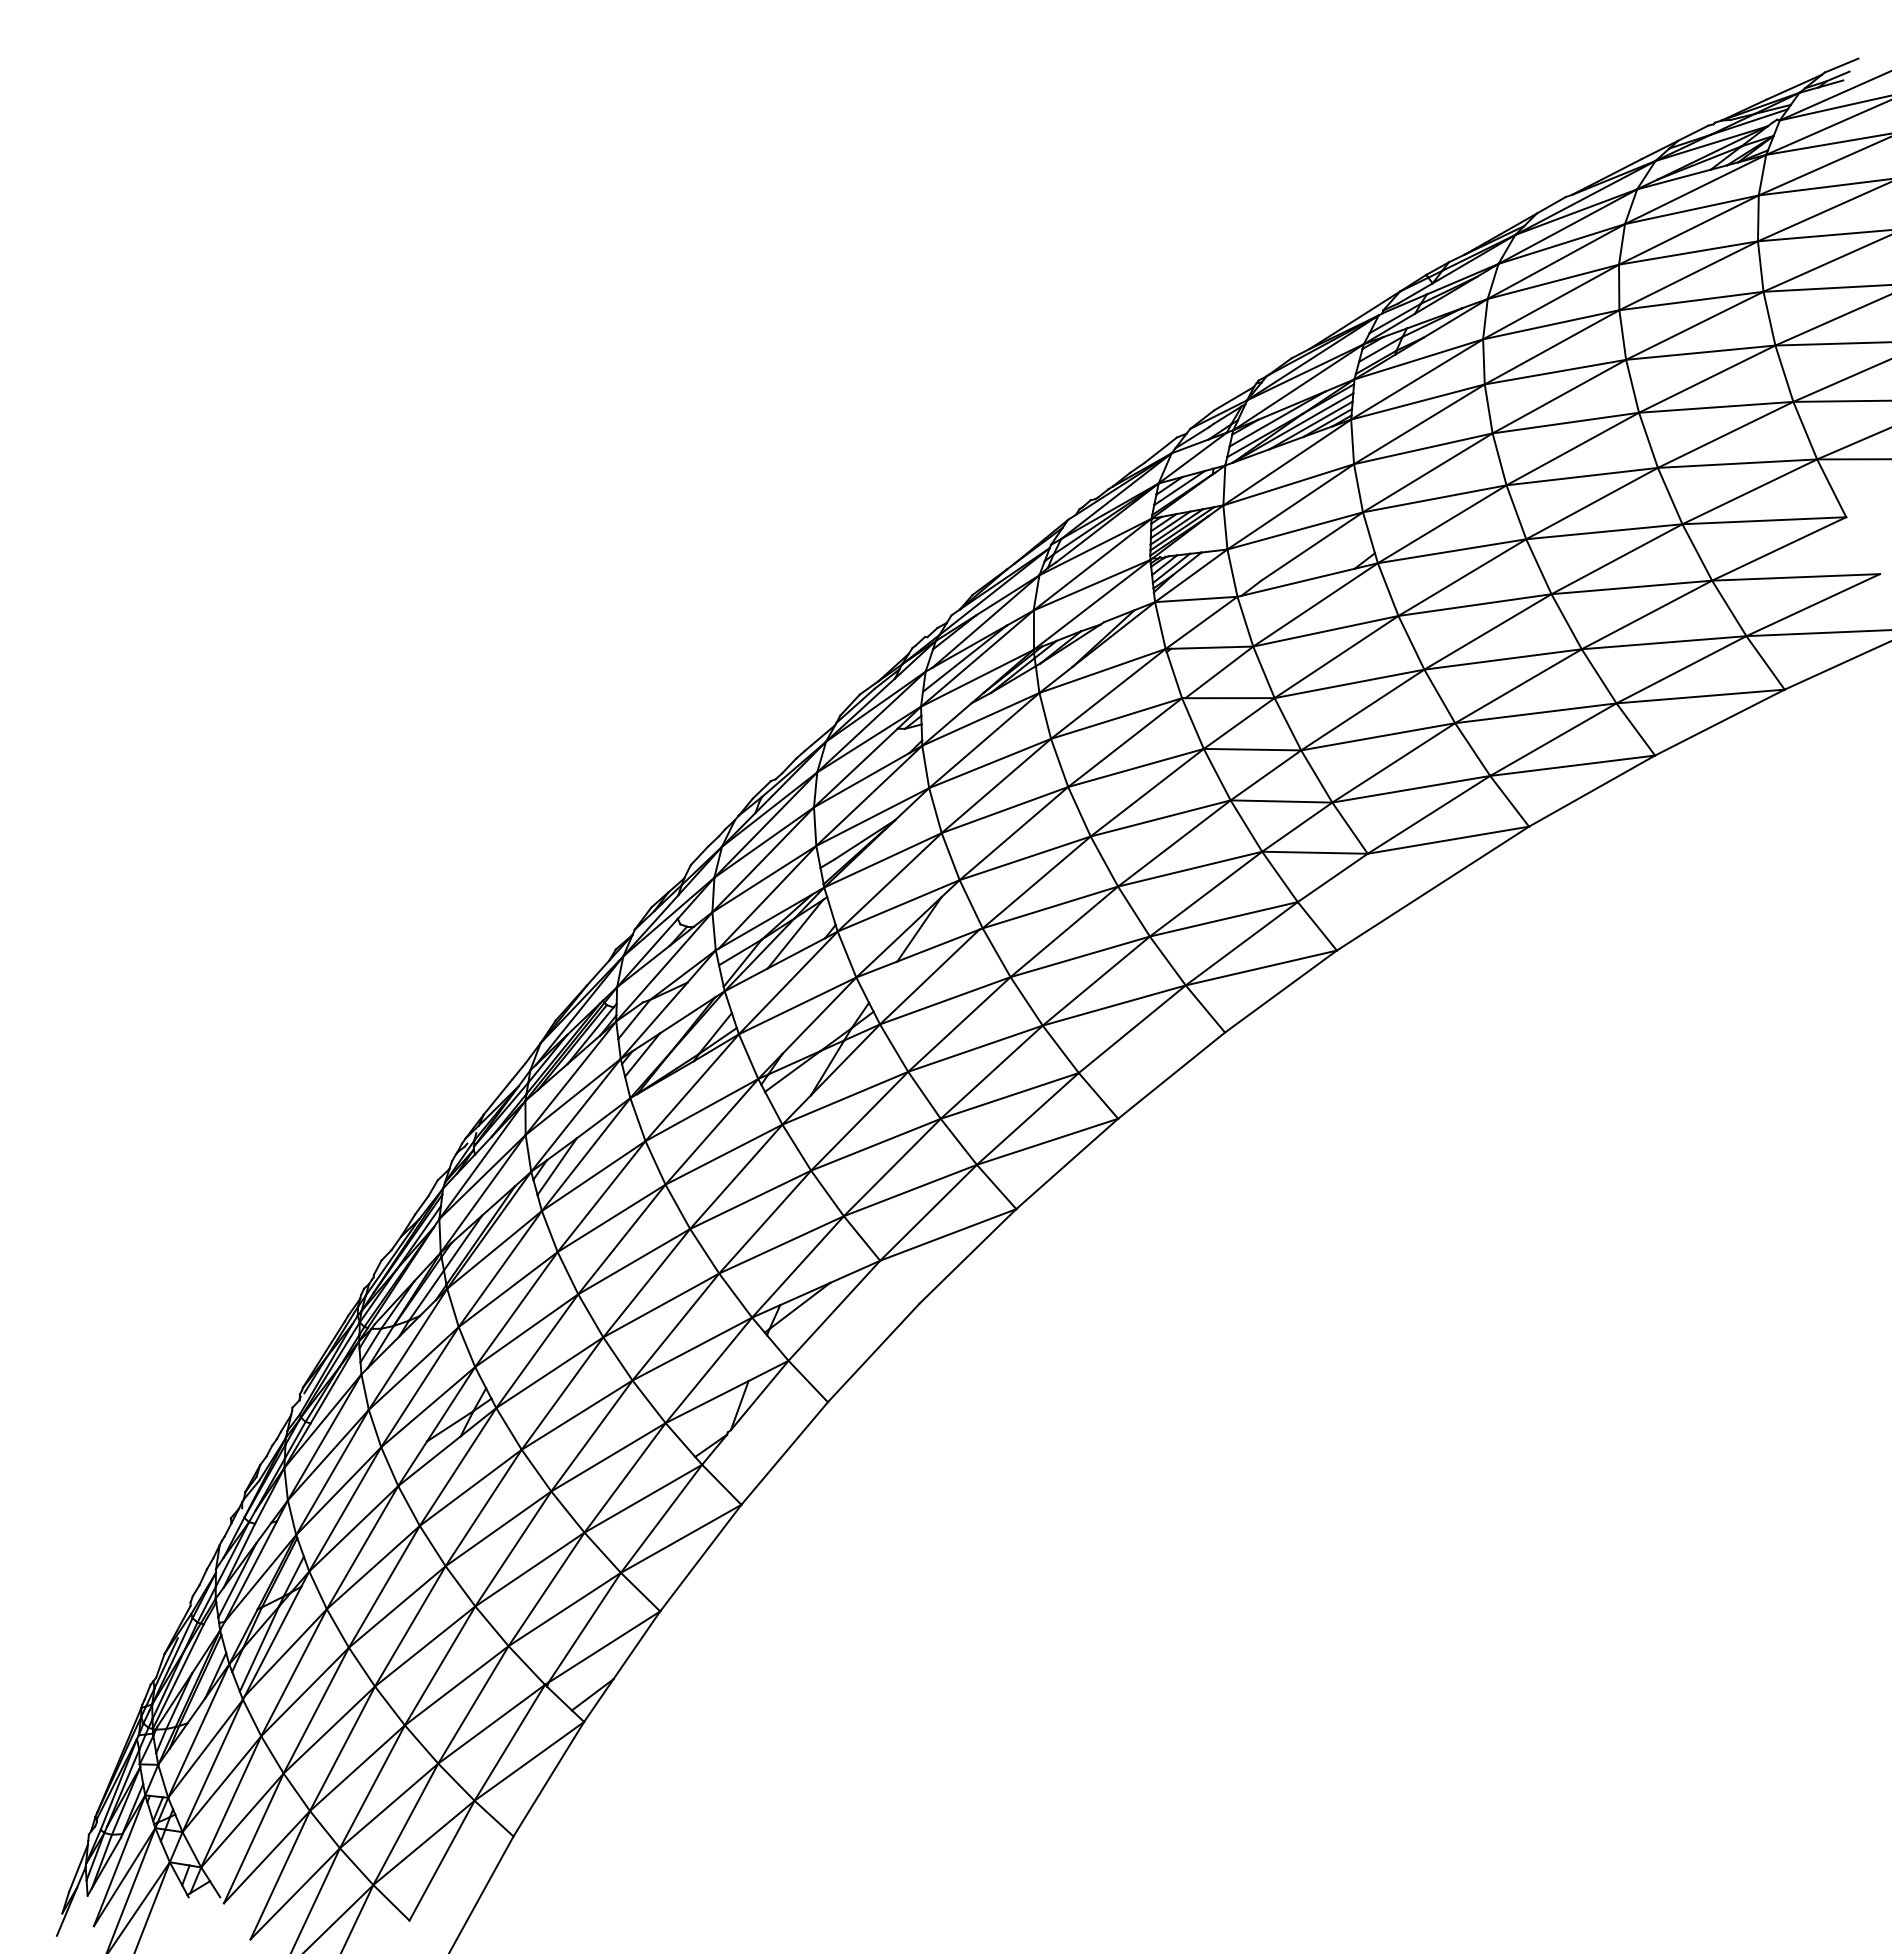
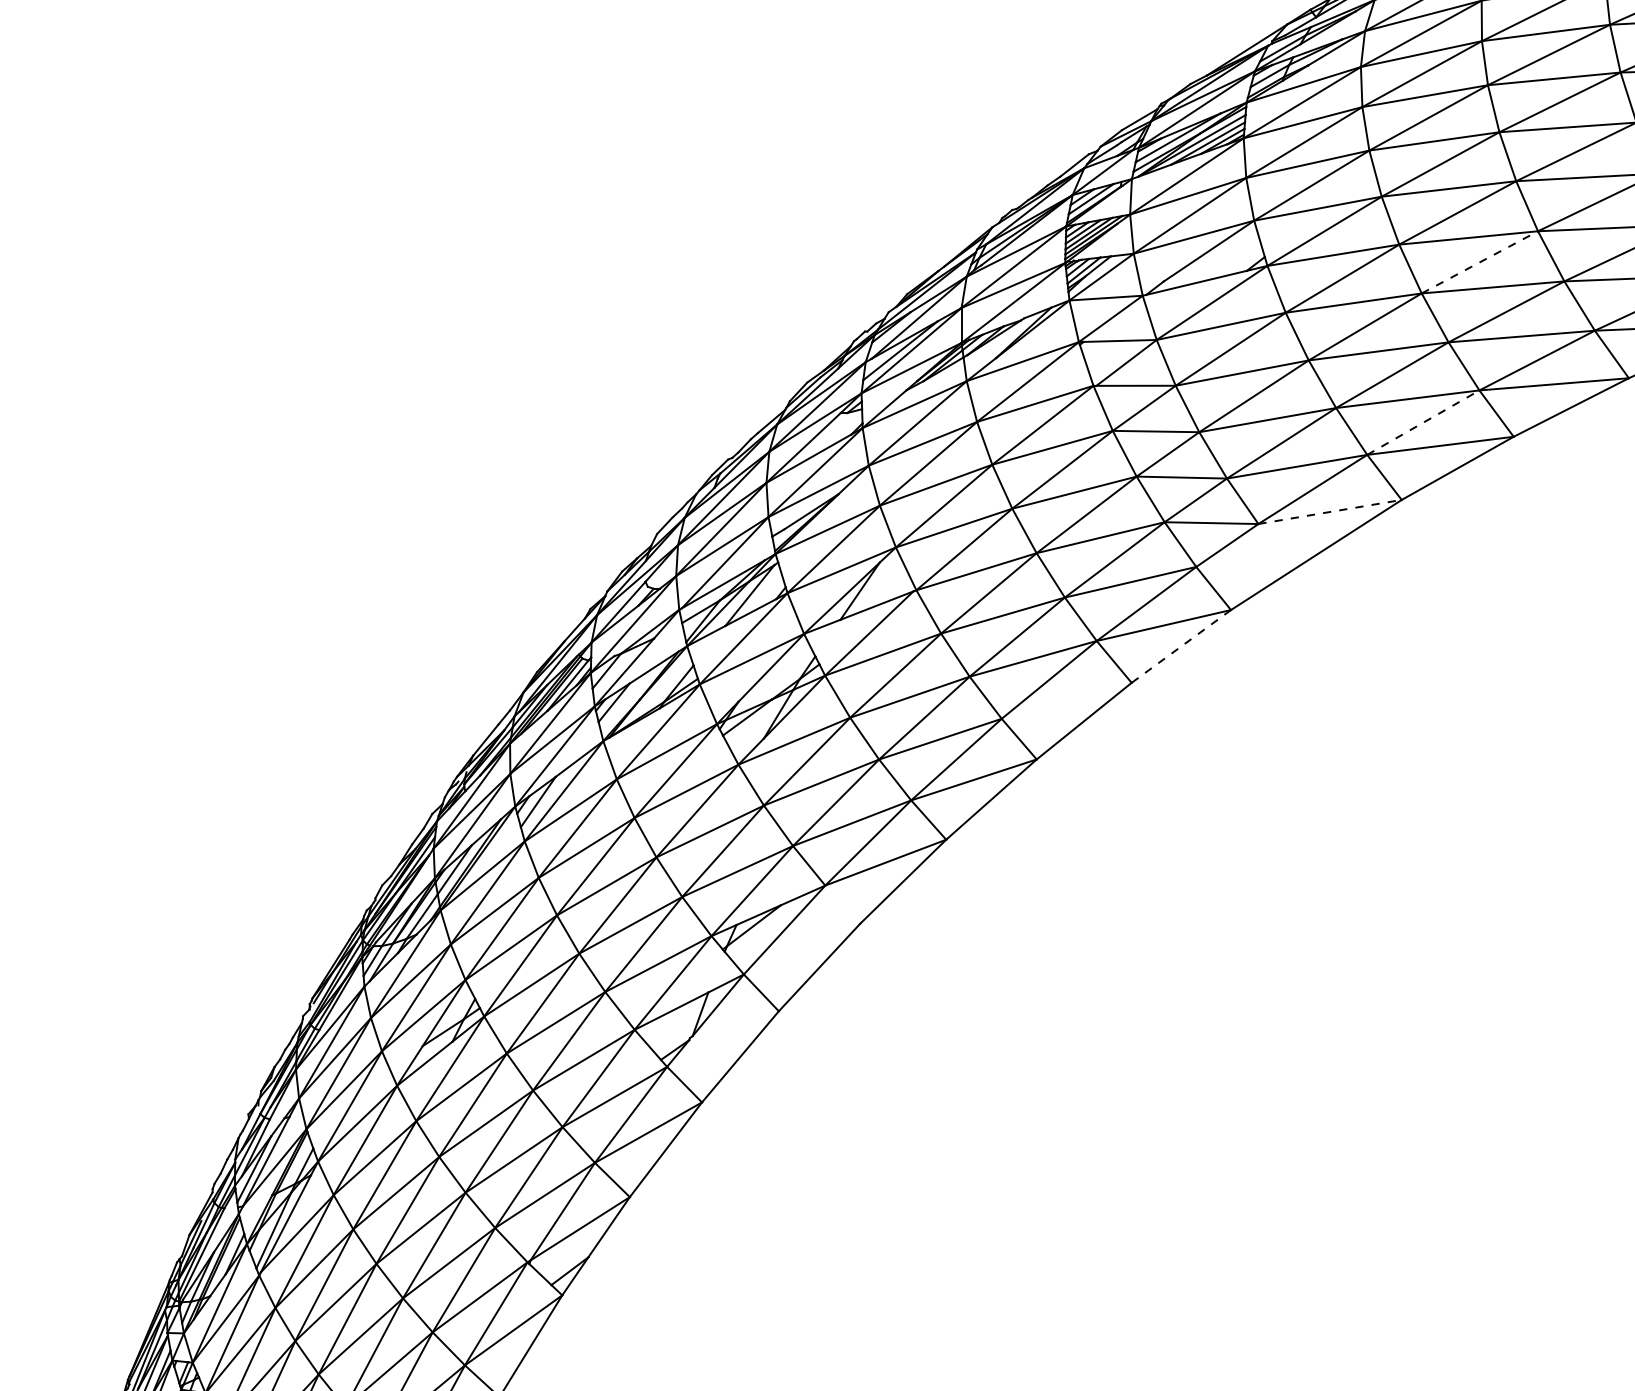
line: (1617, 558) -> (1480, 261), solid -> dashed
line: (1553, 739) -> (1423, 422), solid -> dashed
line: (1448, 840) -> (1330, 512), solid -> dashed
line: (1280, 991) -> (1180, 646), solid -> dashed

